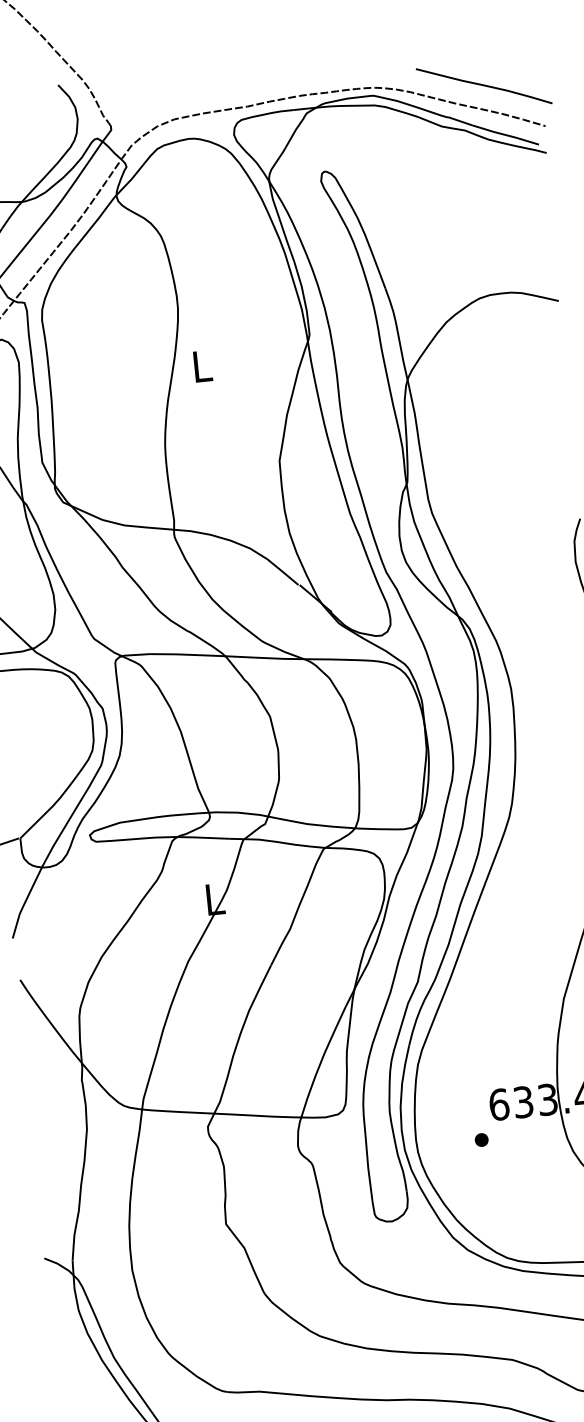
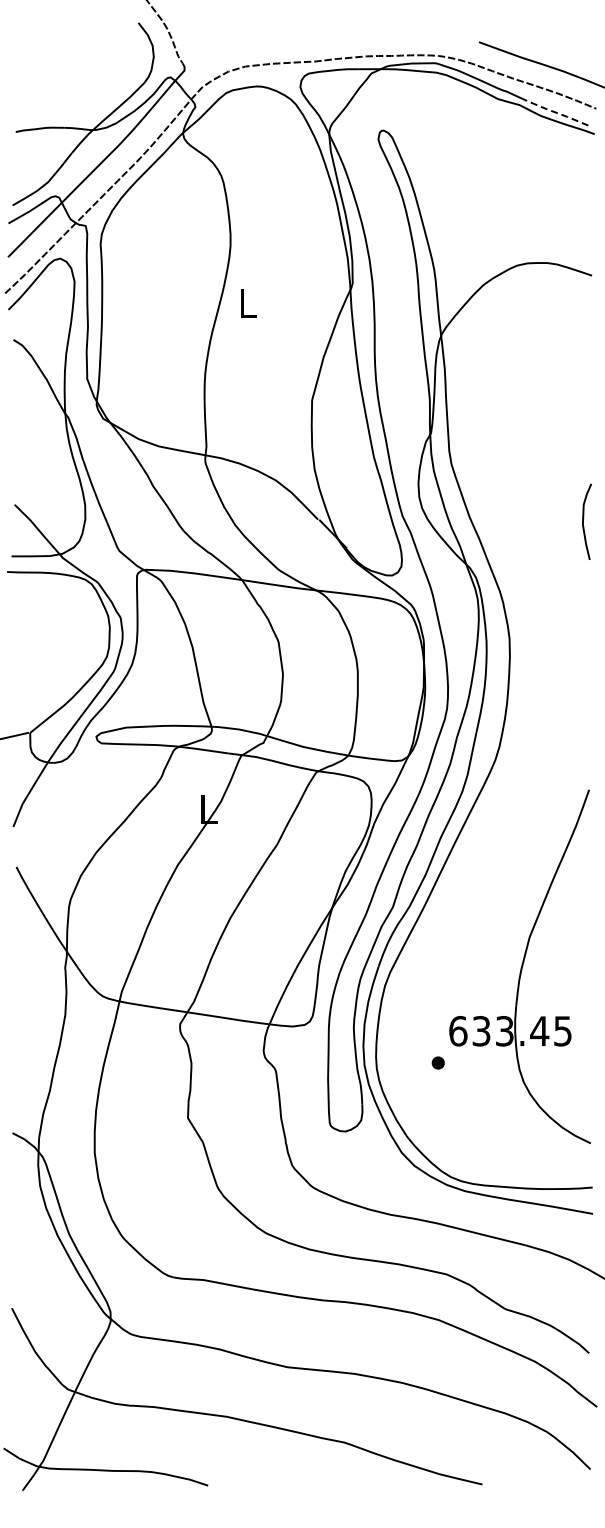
line: (505, 135) -> (557, 113), solid -> dashed

